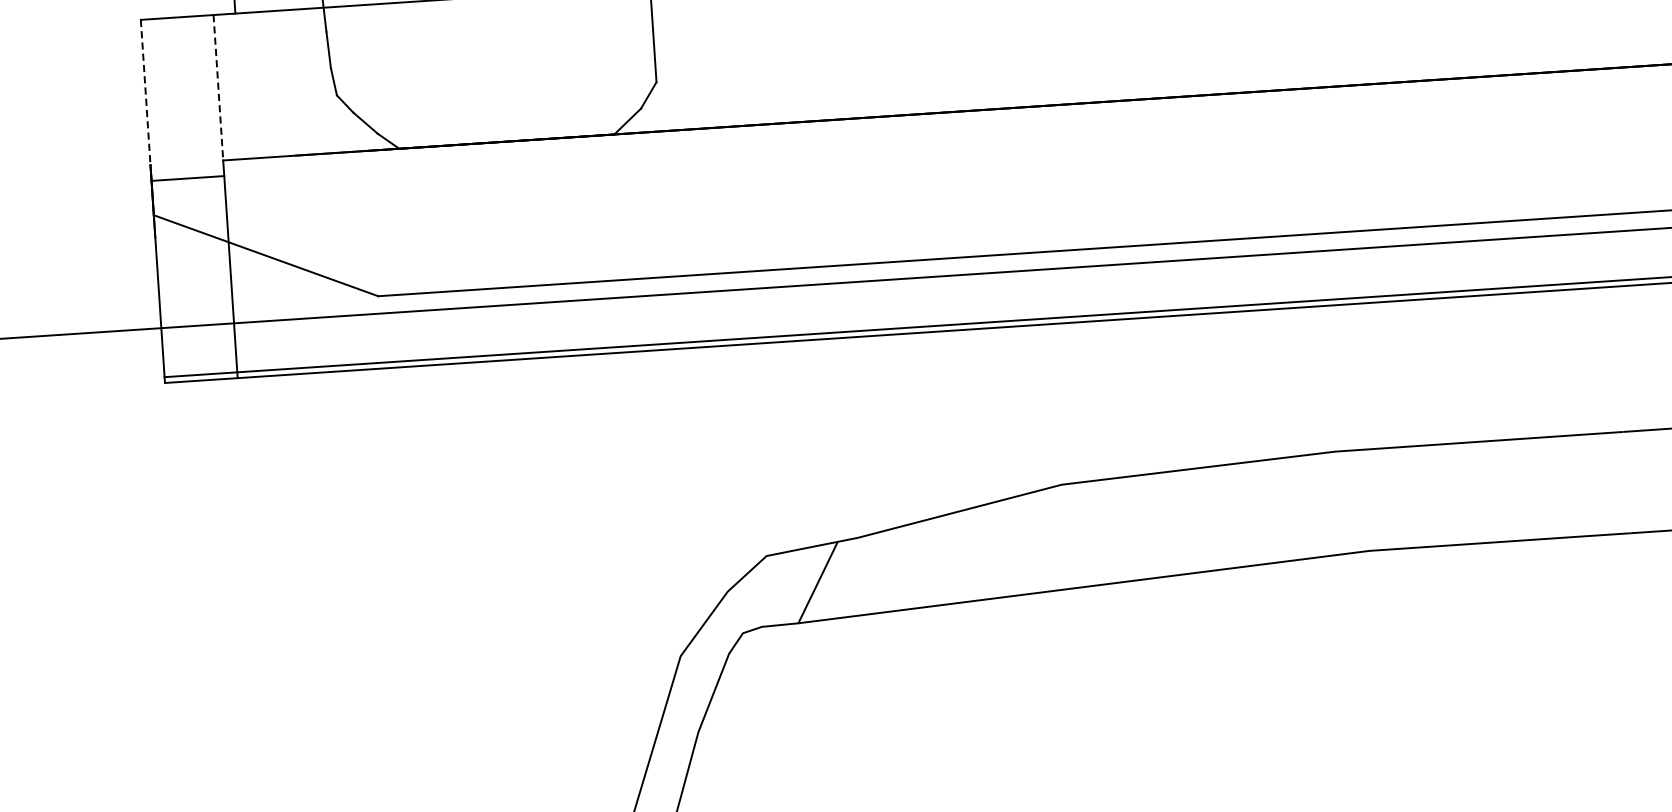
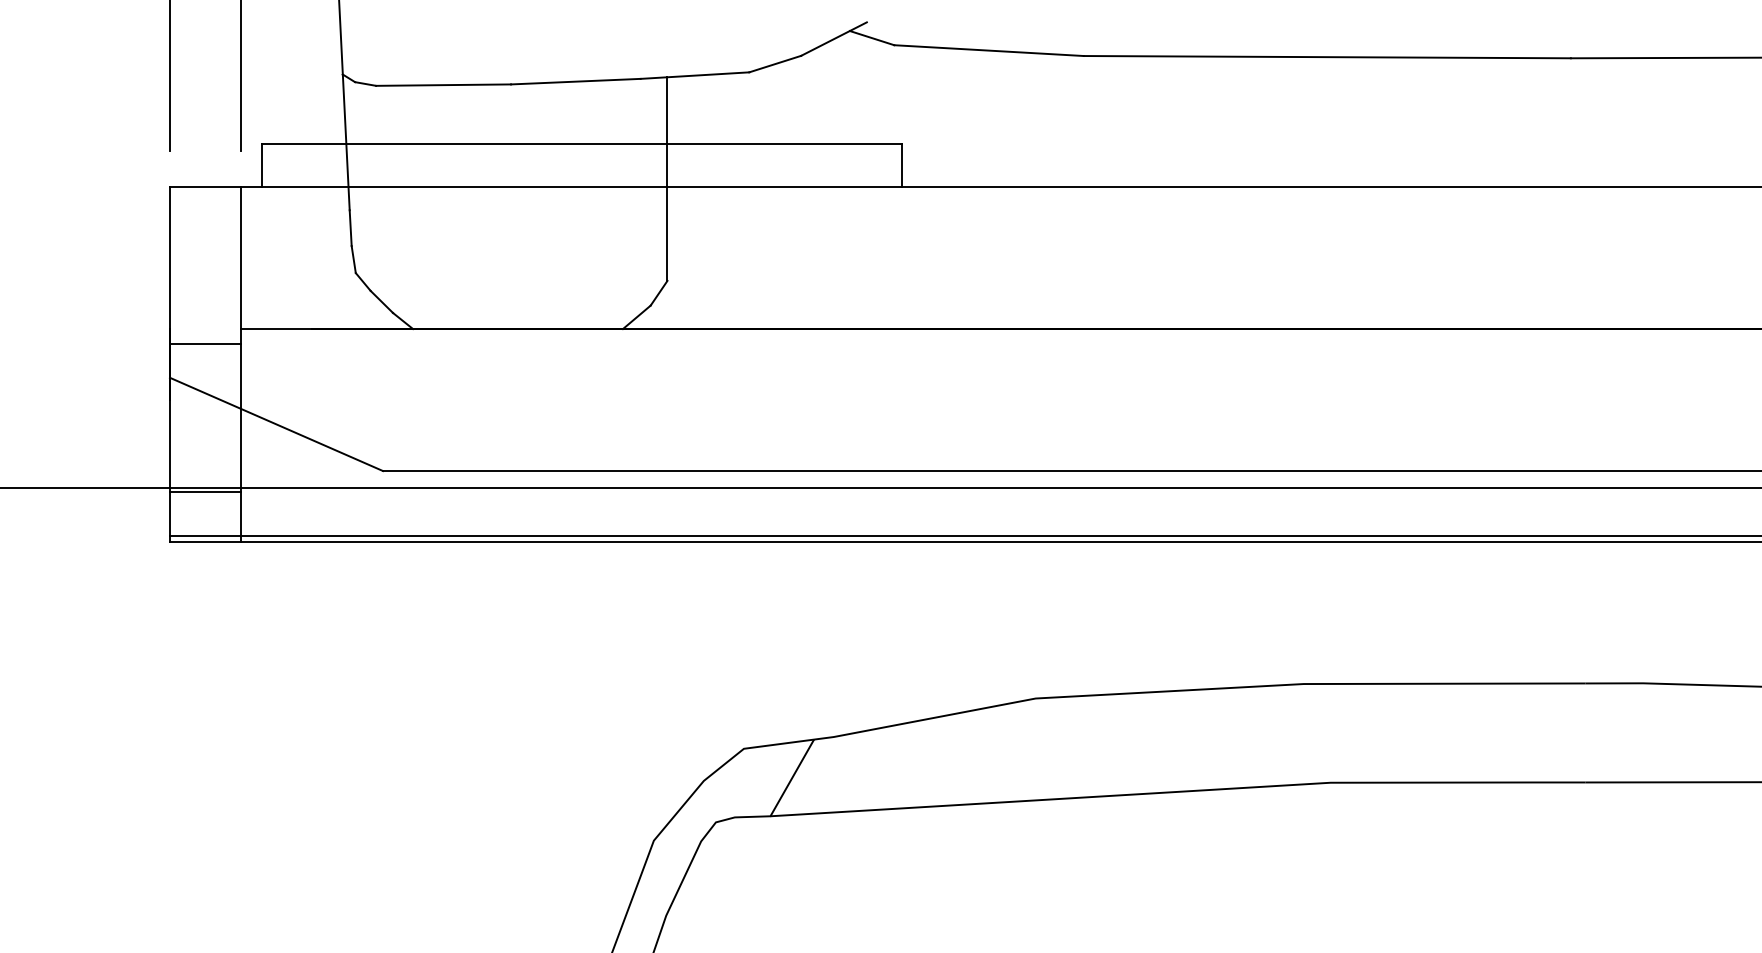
line: (218, 88) -> (241, 258), dashed -> solid
line: (146, 93) -> (170, 258), dashed -> solid
line: (197, 329) -> (205, 491), added

